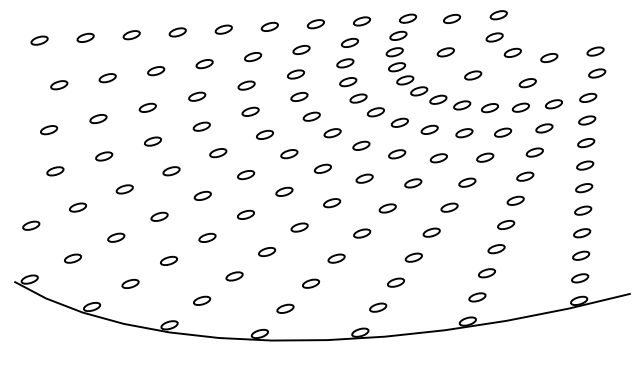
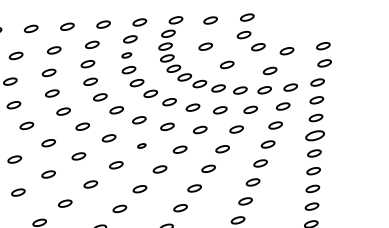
part: (345, 63) -> (126, 55), size x0.7
part: (585, 165) -> (315, 135), size x1.4
part: (364, 178) -> (141, 145), size x0.6

